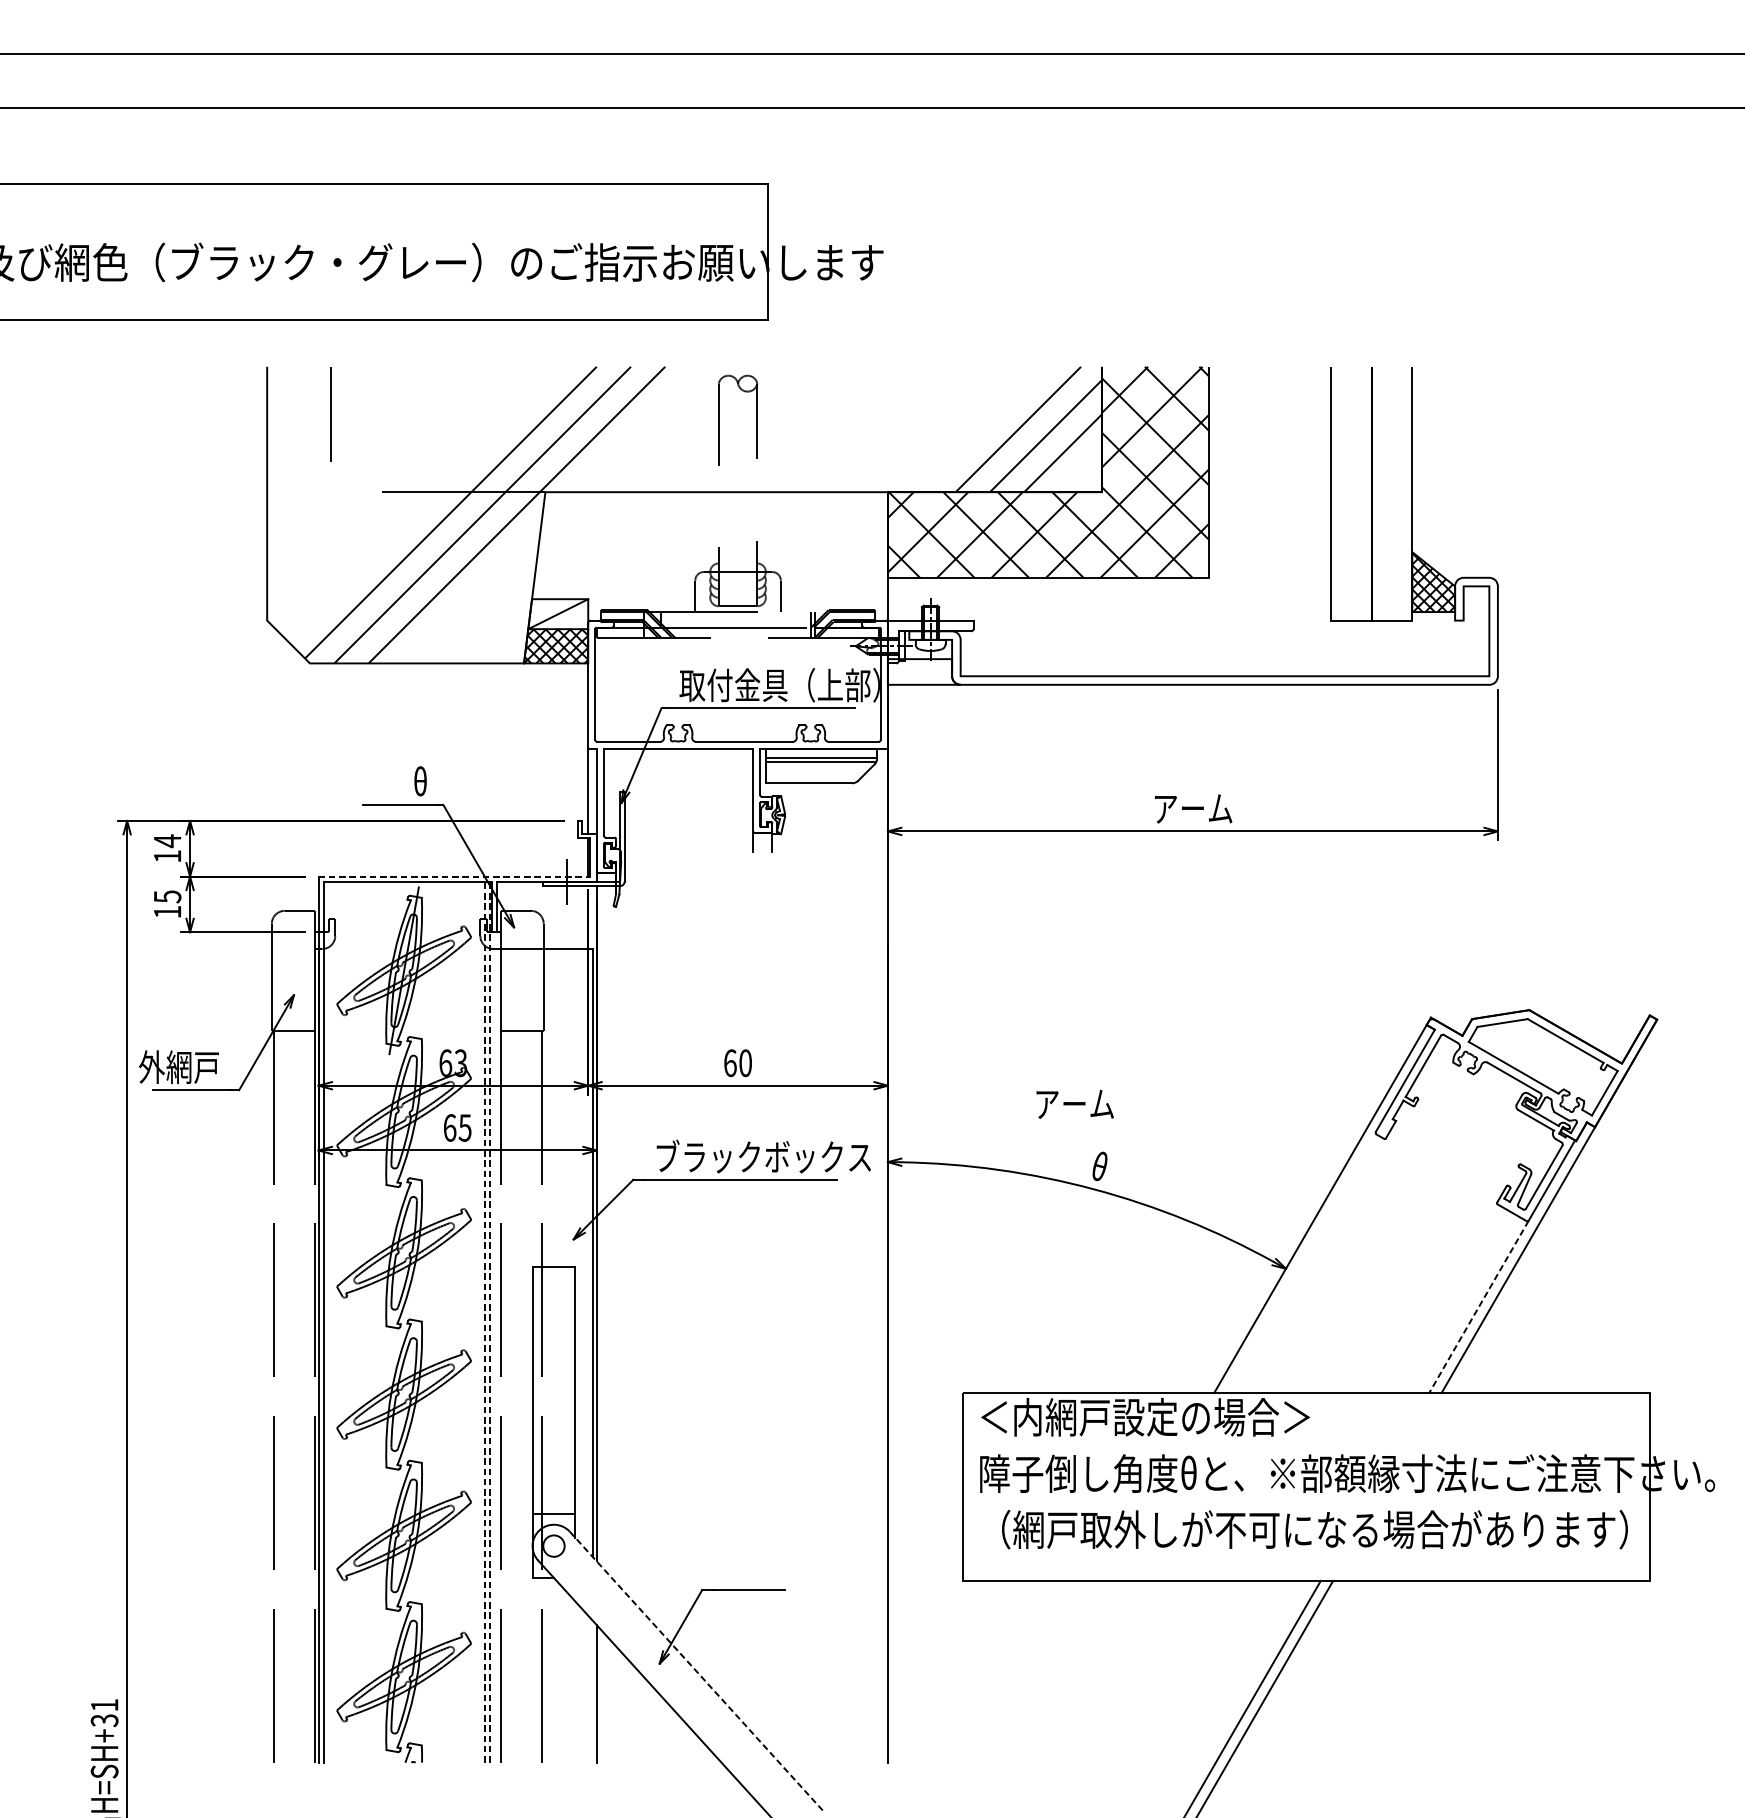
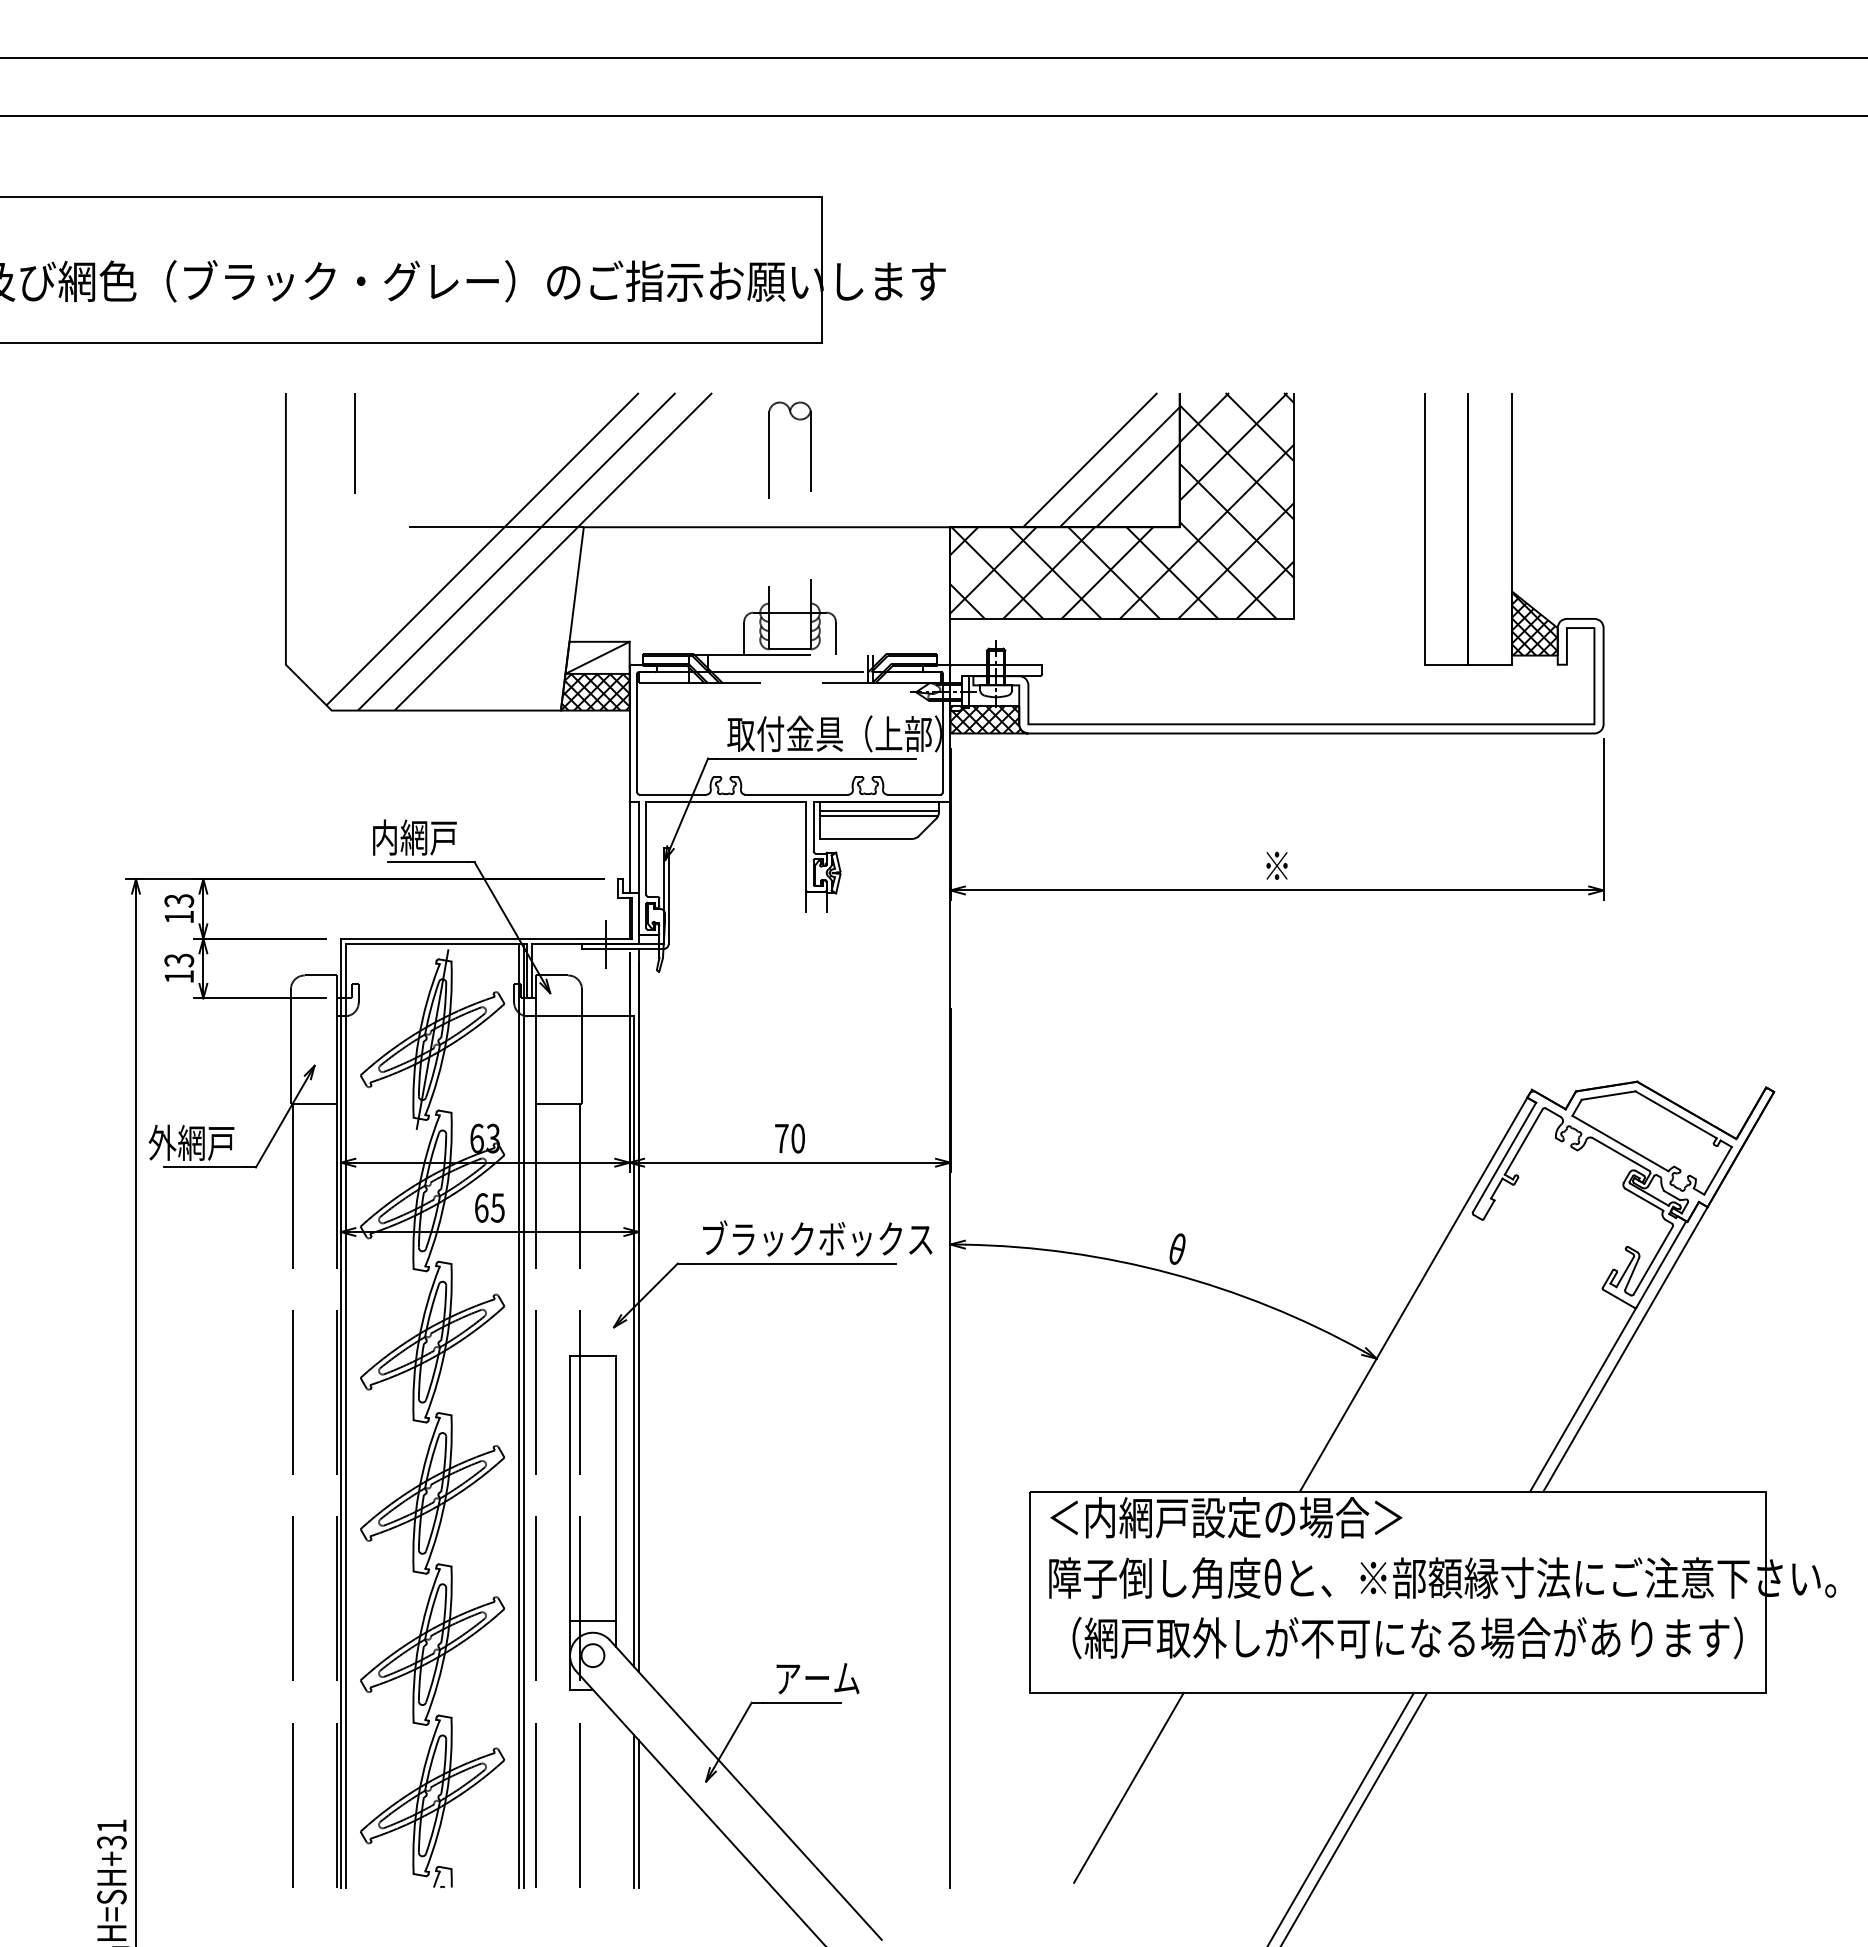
hatch: (923, 671) -> (988, 719), added
text: (387, 781) -> (414, 837), θ -> 内網戸
text: (1193, 808) -> (1277, 865), アーム -> ※
text: (167, 840) -> (179, 900), 14 -> 13
line: (454, 876) -> (486, 938), dashed -> solid
text: (166, 895) -> (178, 959), 15 -> 13
text: (730, 1063) -> (781, 1138), 60 -> 70
text: (1074, 1104) -> (817, 1678), moved
line: (1479, 1306) -> (1583, 1399), dashed -> solid
line: (484, 1321) -> (518, 1415), dashed -> solid
line: (490, 1321) -> (524, 1415), dashed -> solid
line: (1054, 1669) -> (1128, 1787), added
line: (697, 1672) -> (746, 1790), dashed -> solid
line: (592, 1691) -> (634, 1811), added

